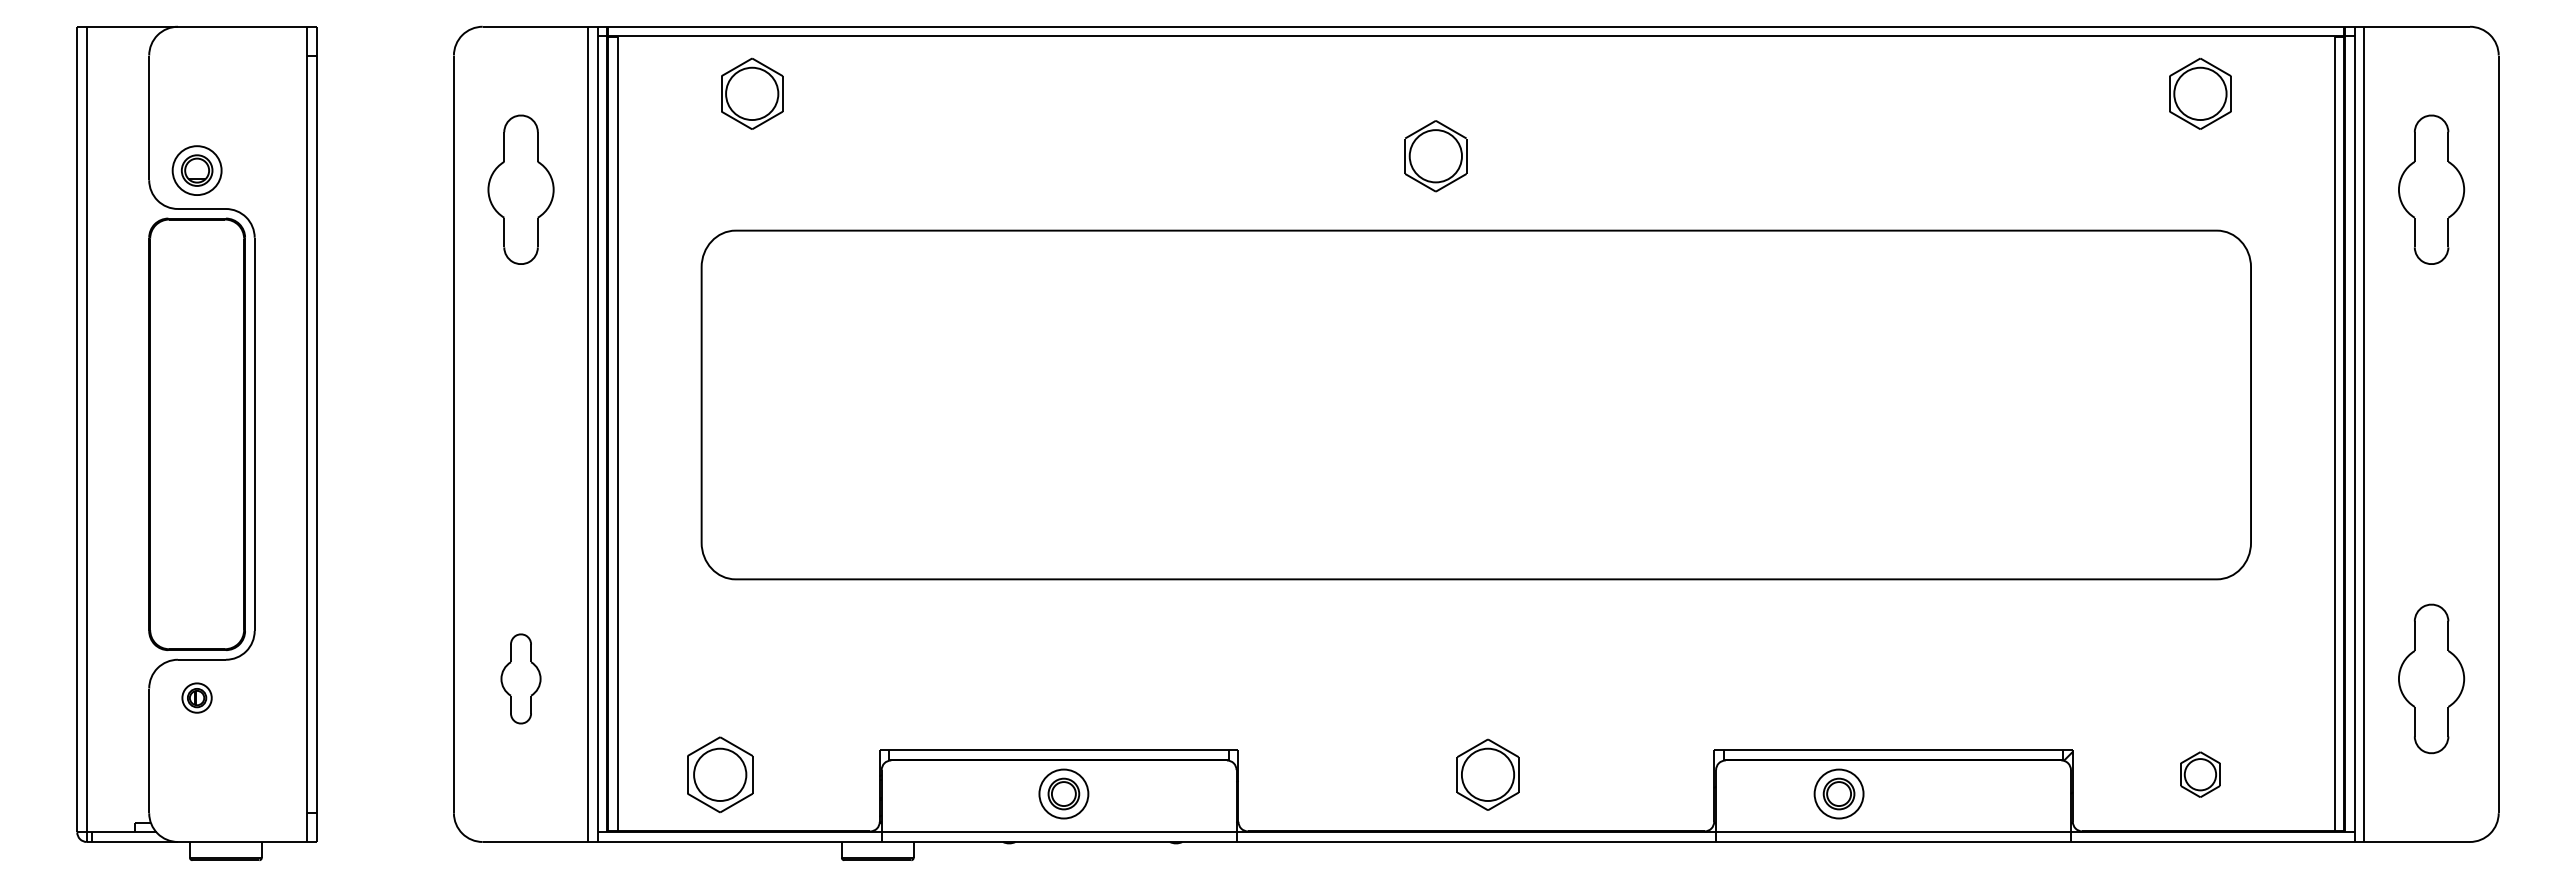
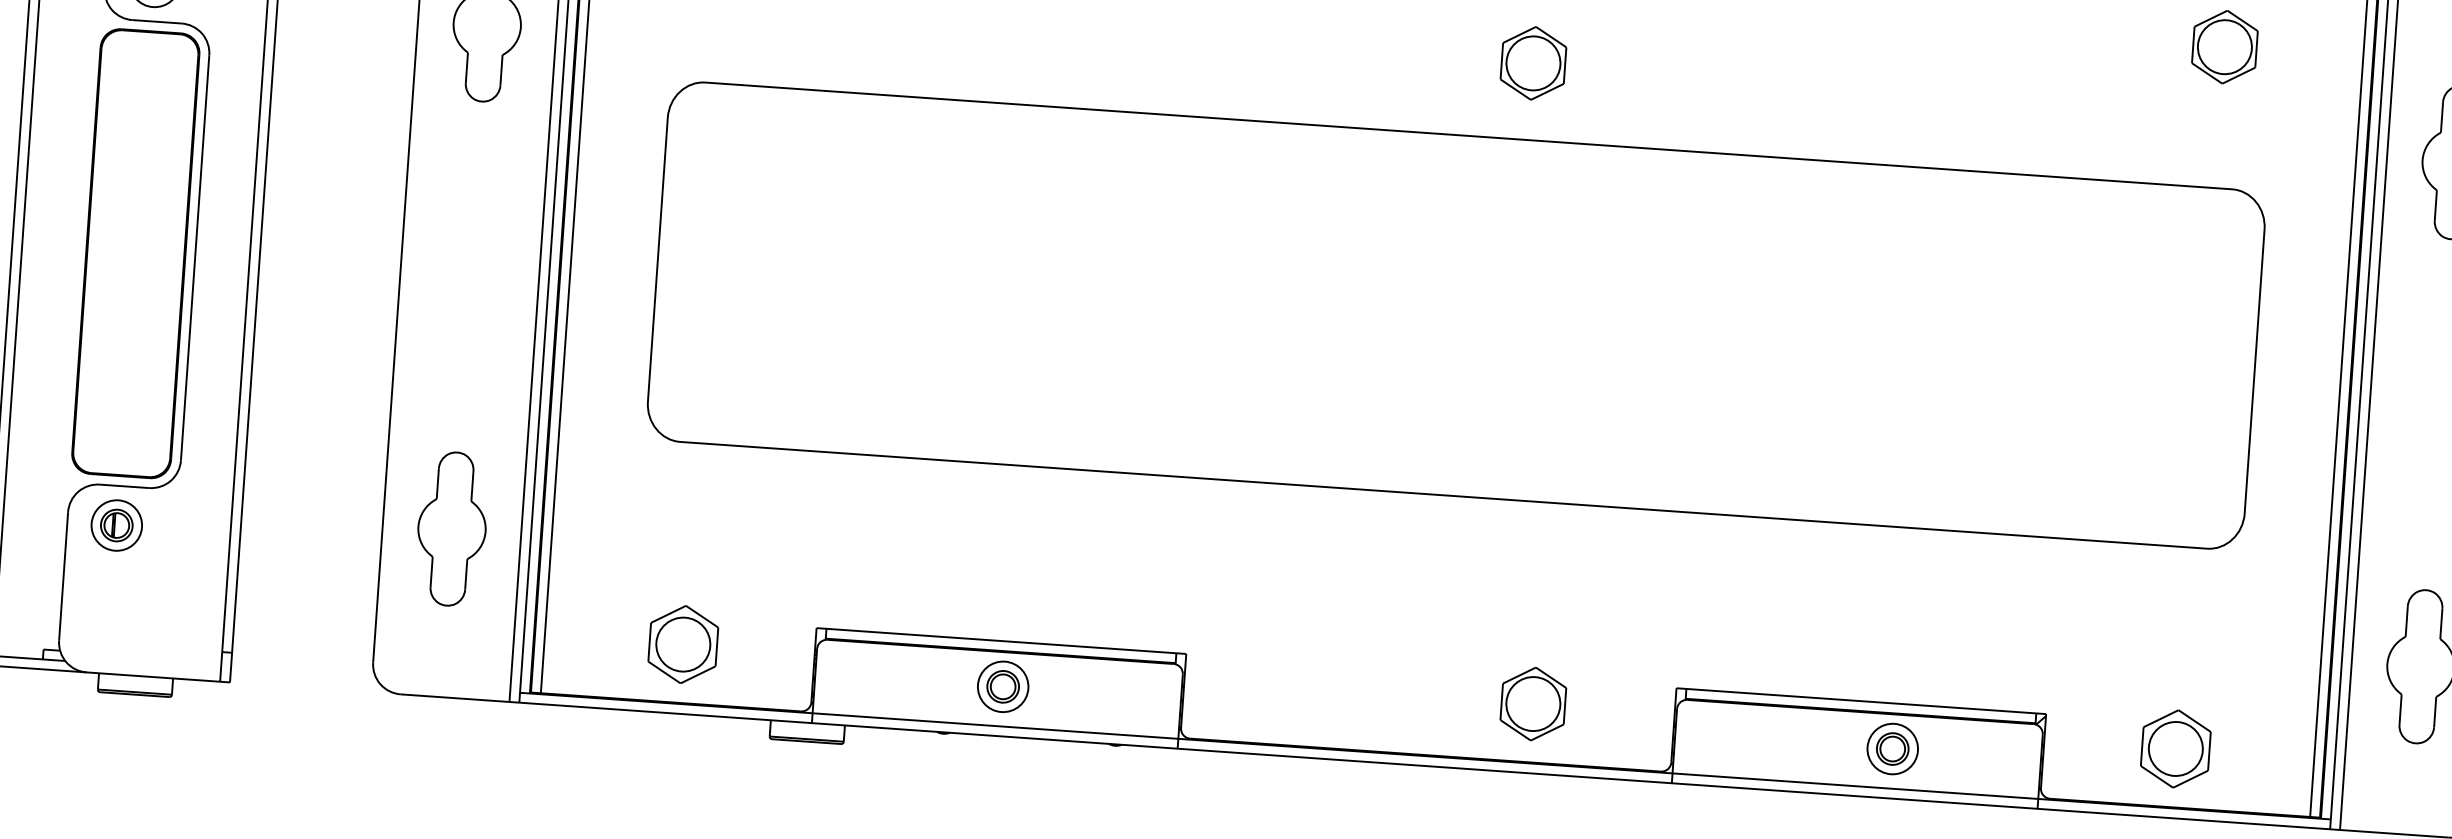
part: (1435, 156) -> (1533, 63), moved
part: (520, 678) -> (451, 528), size x1.67
part: (196, 697) -> (116, 524), size x1.67
part: (720, 774) -> (683, 644), moved
part: (1487, 774) -> (1532, 703), moved
part: (2200, 774) -> (2175, 748), size x1.67
part: (1838, 793) -> (1892, 748), moved

